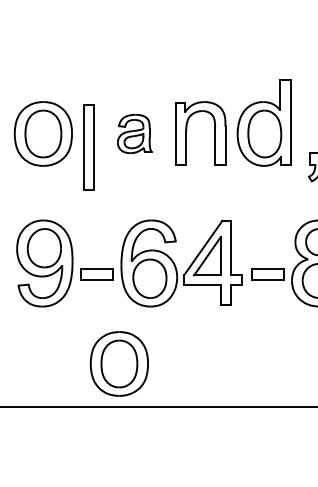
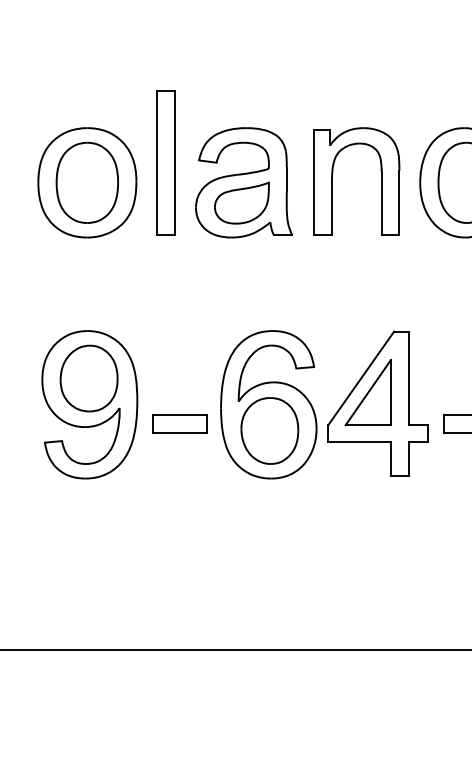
part: (134, 133) -> (243, 181), size x1.67
part: (88, 147) -> (164, 163), moved
part: (118, 363) -> (216, 576), removed

